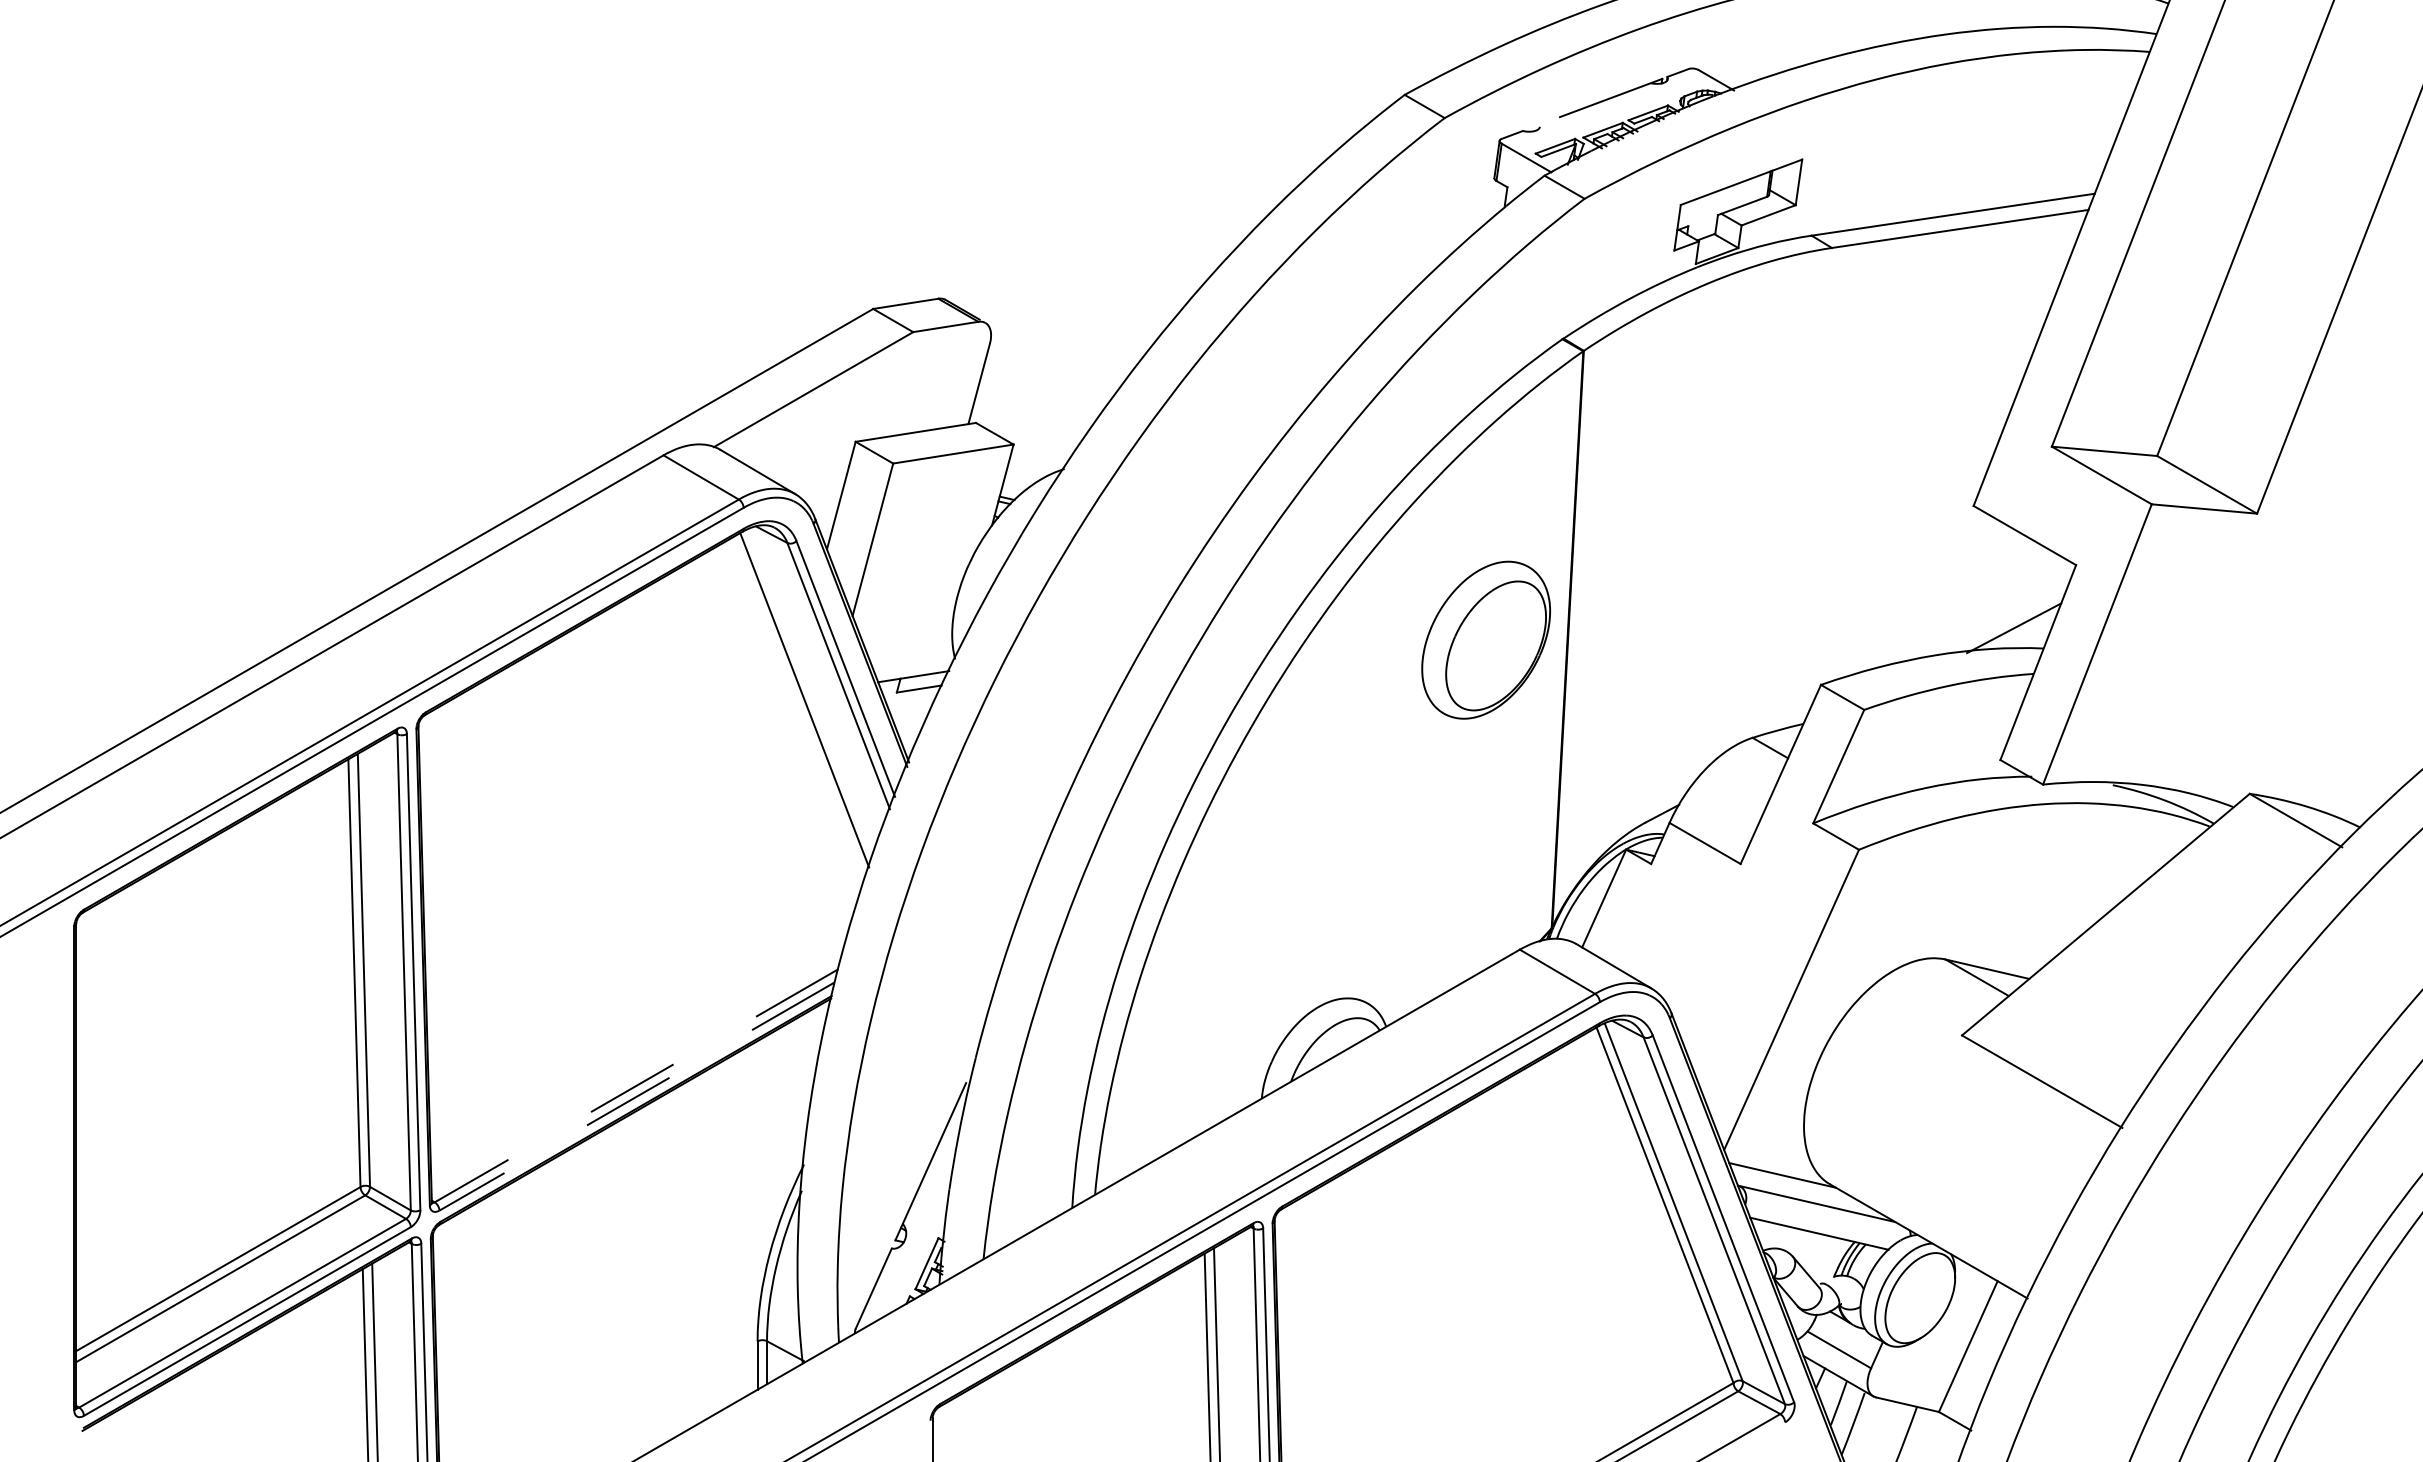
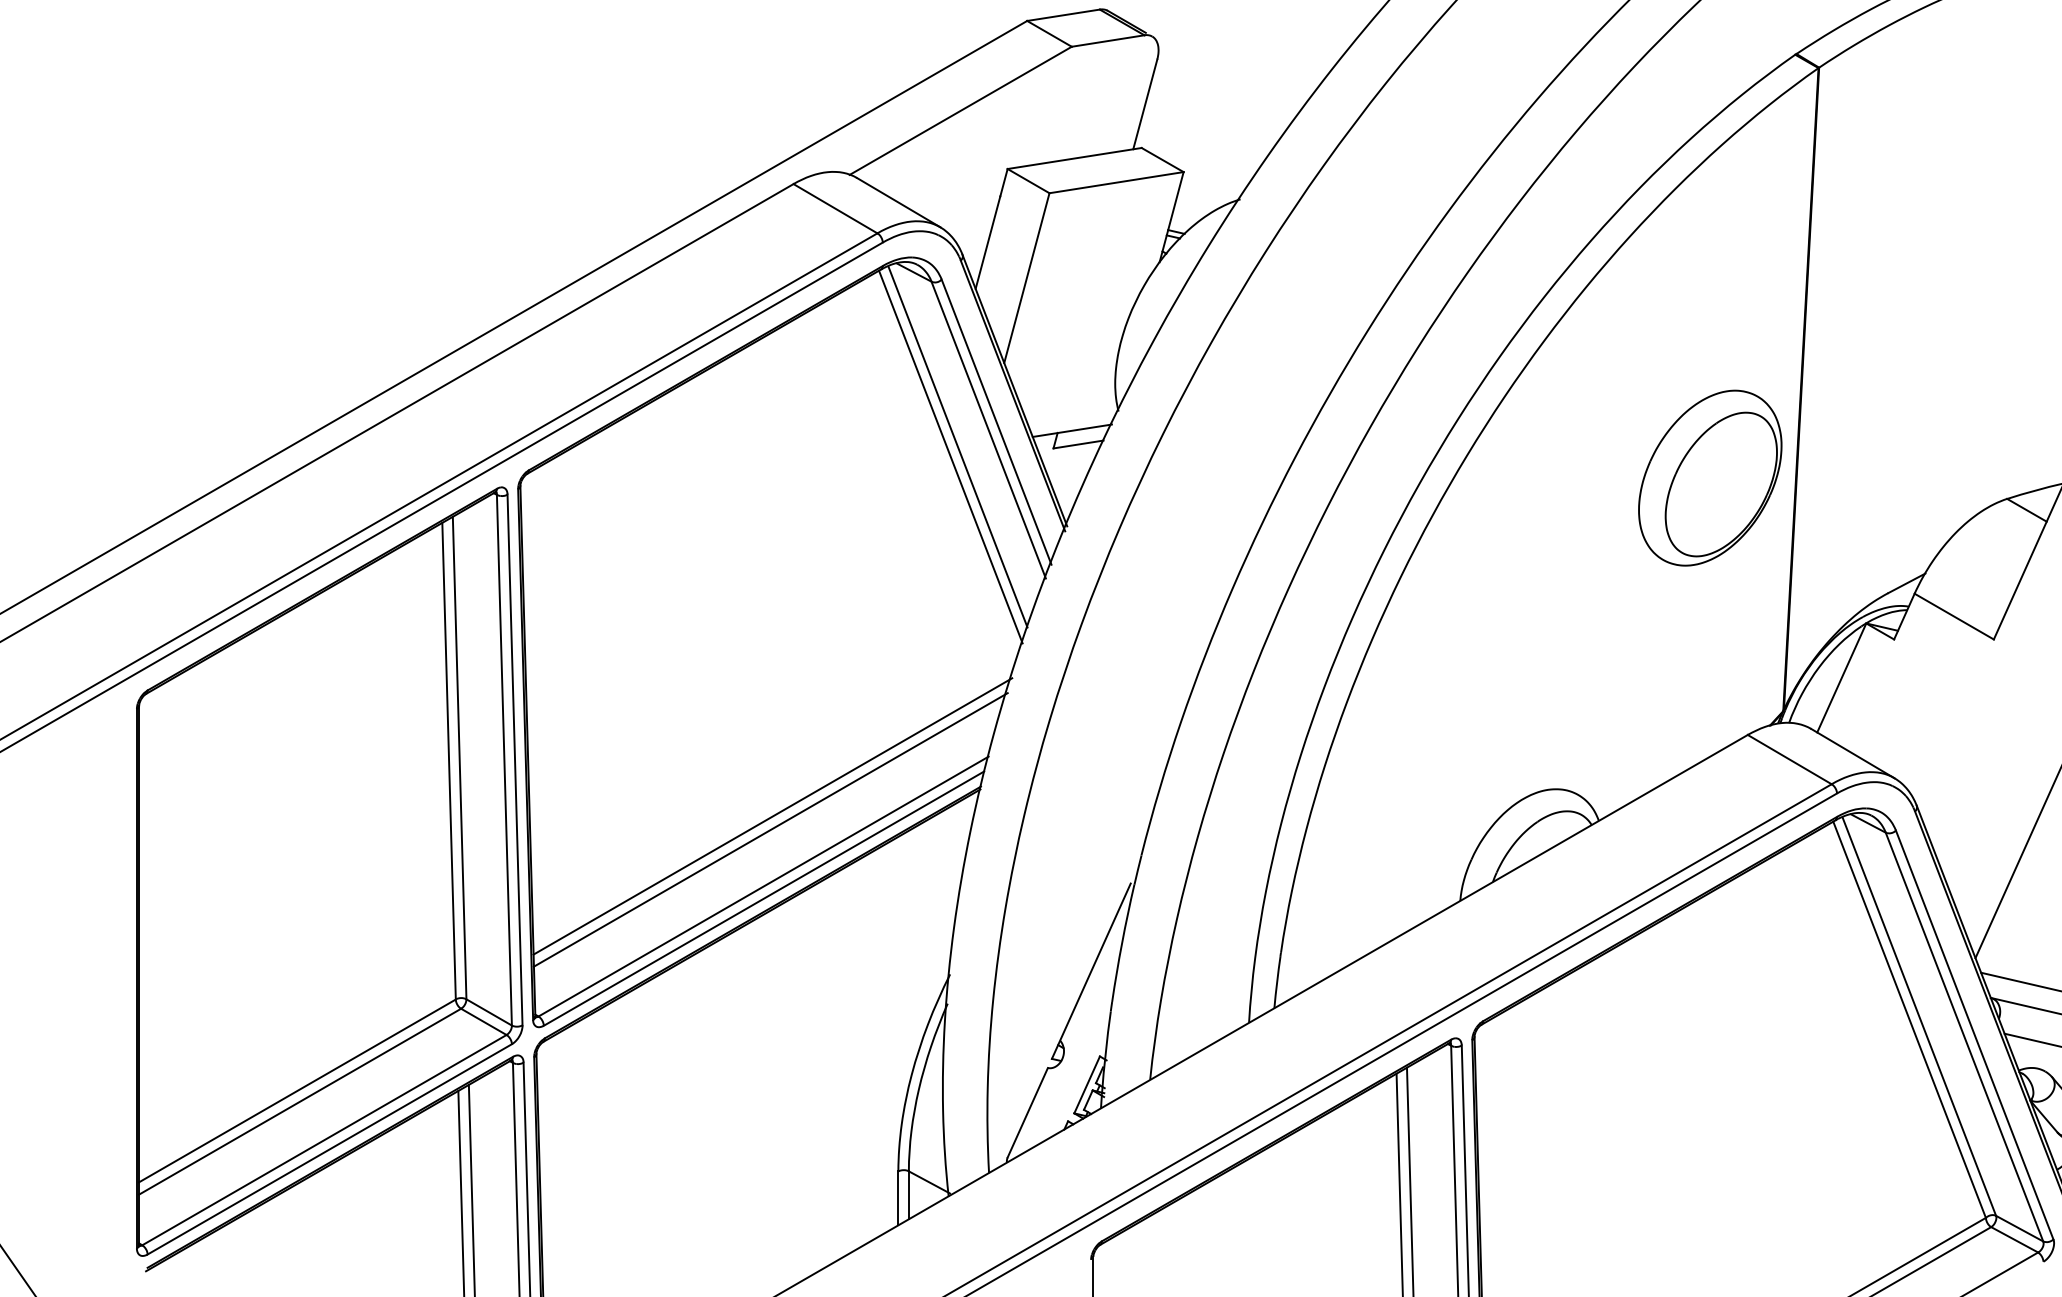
part: (1485, 639) -> (1709, 477), moved
line: (810, 691) -> (957, 447), added
line: (644, 1022) -> (772, 816), added
line: (642, 1034) -> (770, 829), added
line: (636, 1085) -> (763, 886), dashed -> solid
line: (636, 1096) -> (763, 898), dashed -> solid

